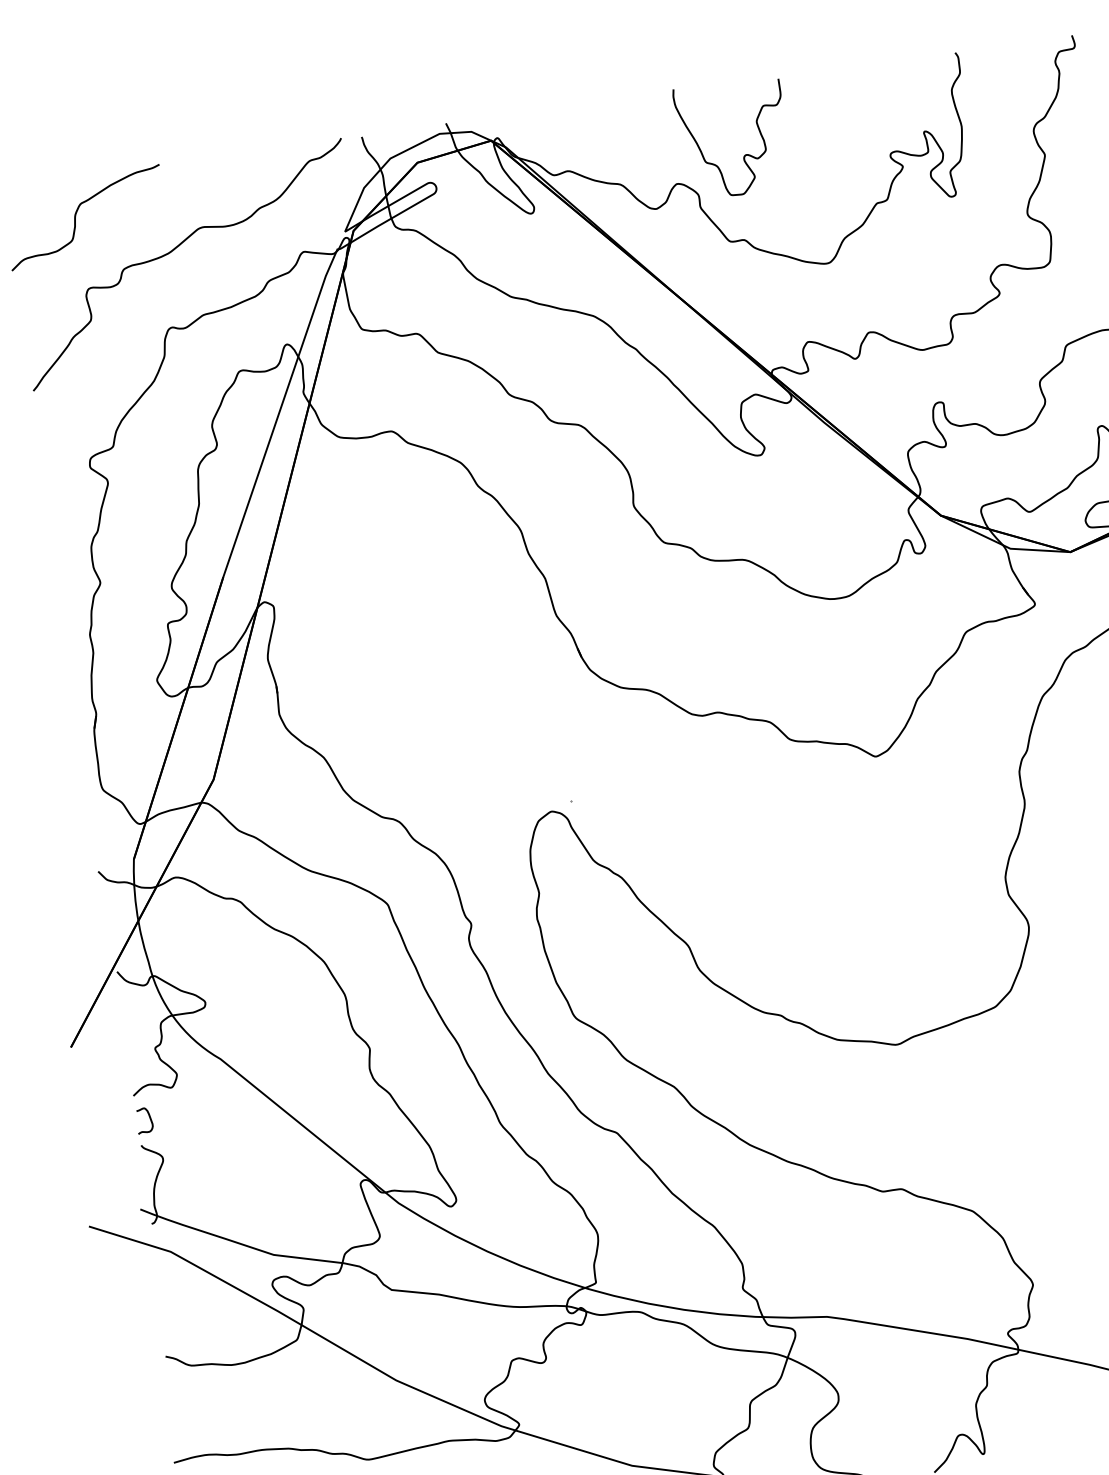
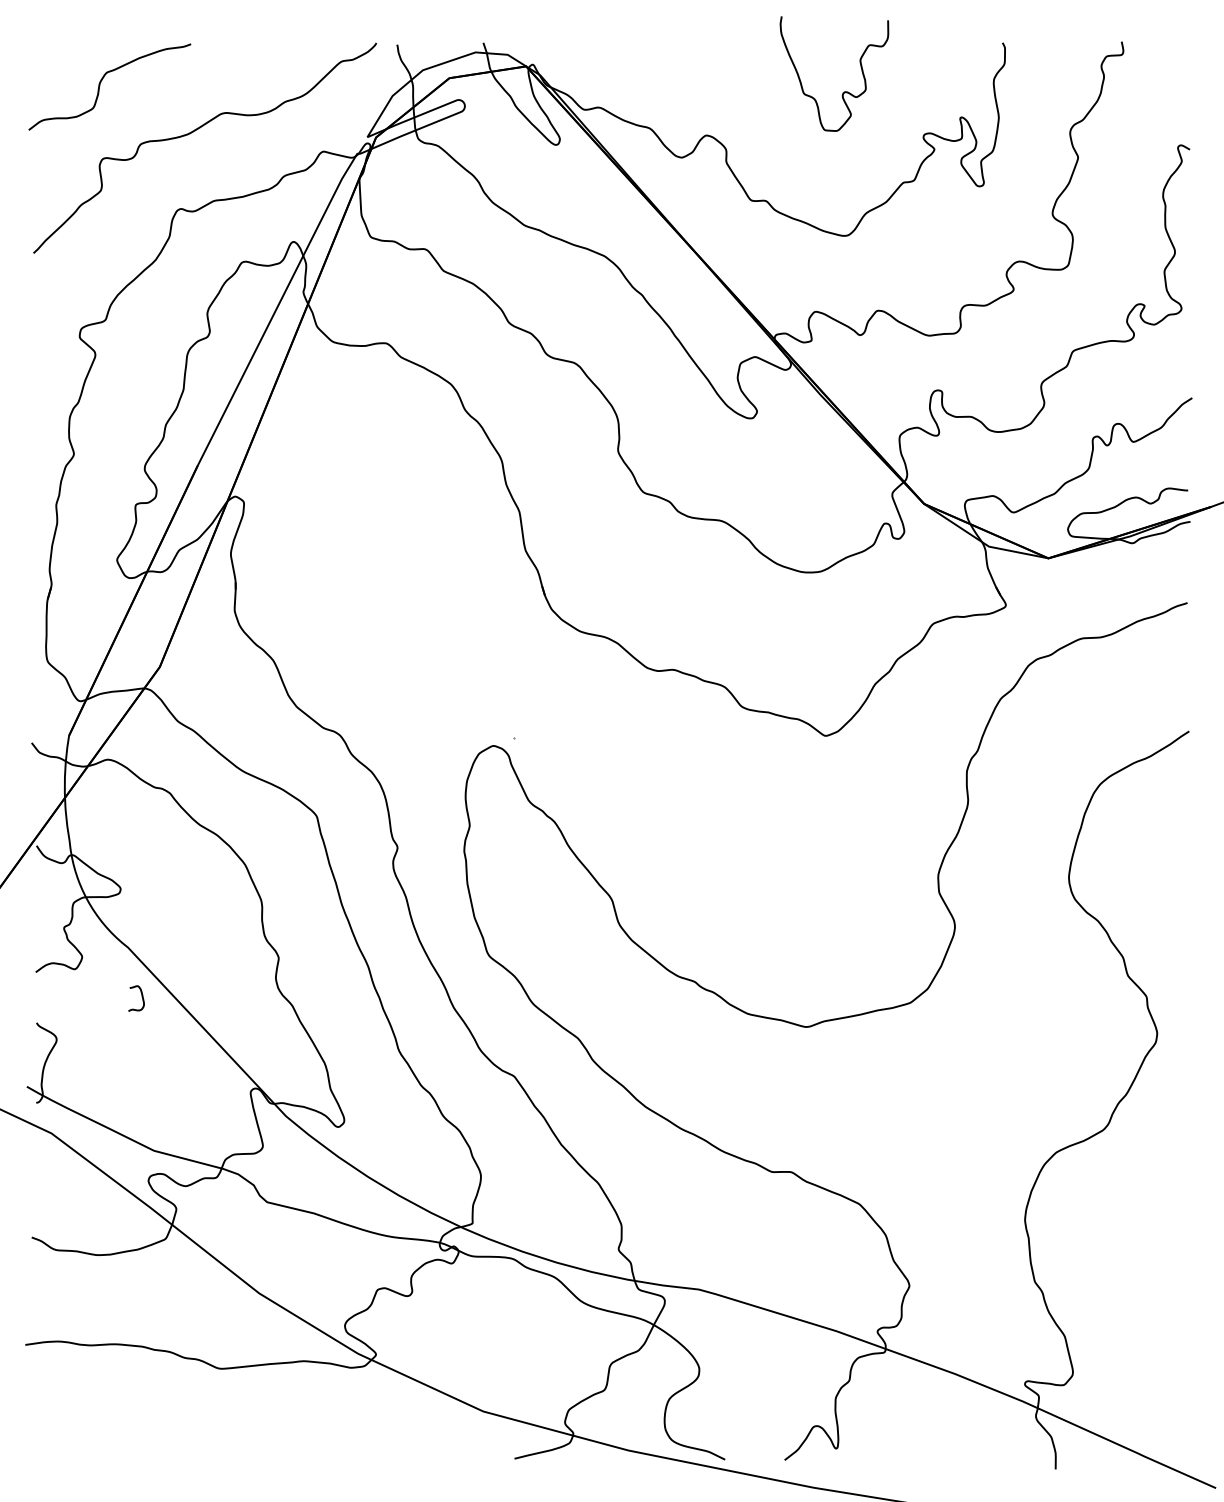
curve: (745, 154) -> (844, 91), moved
curve: (149, 1118) -> (141, 997), moved

